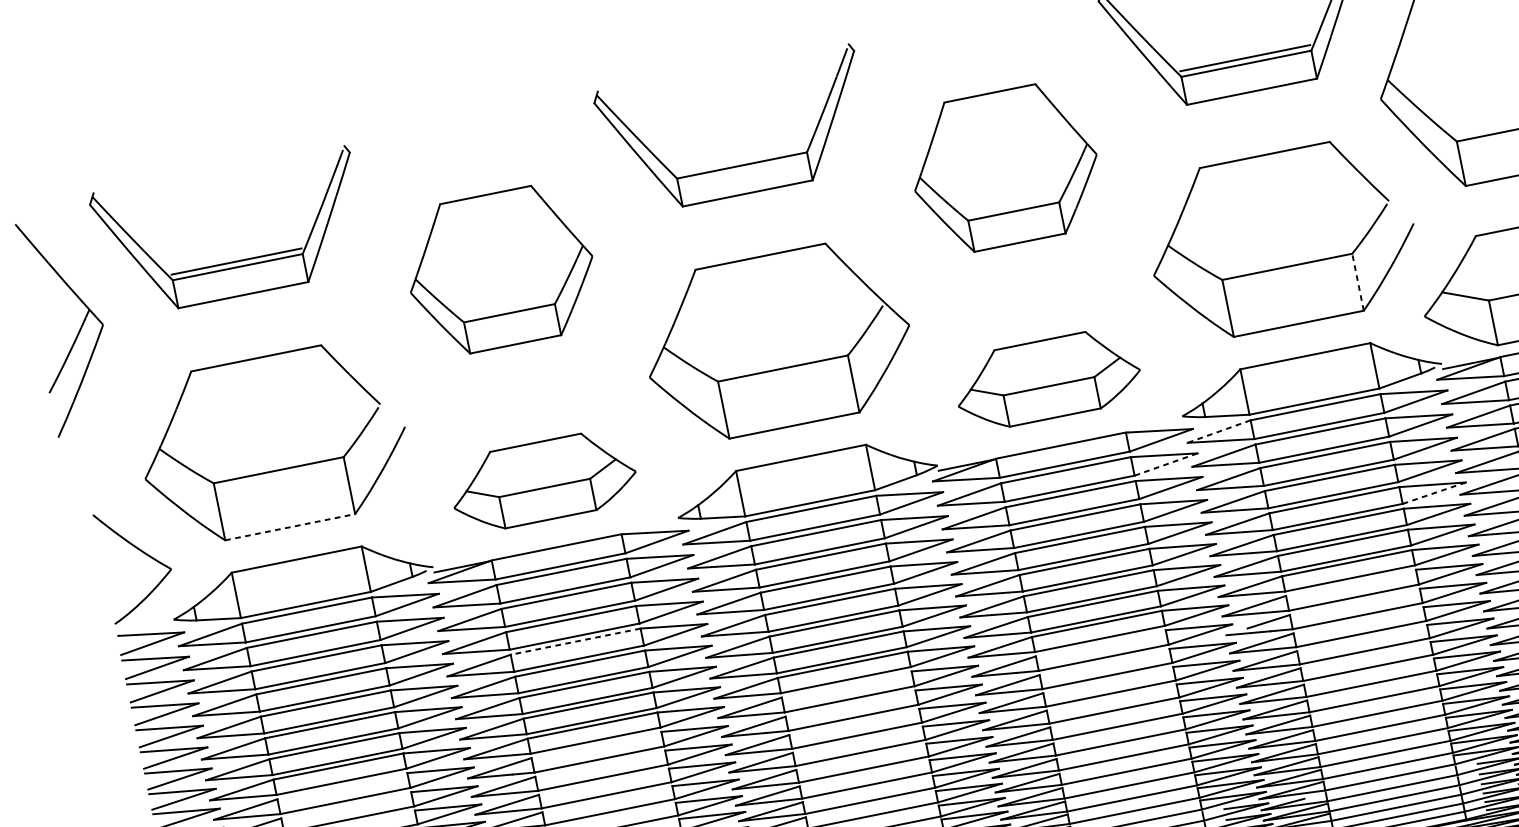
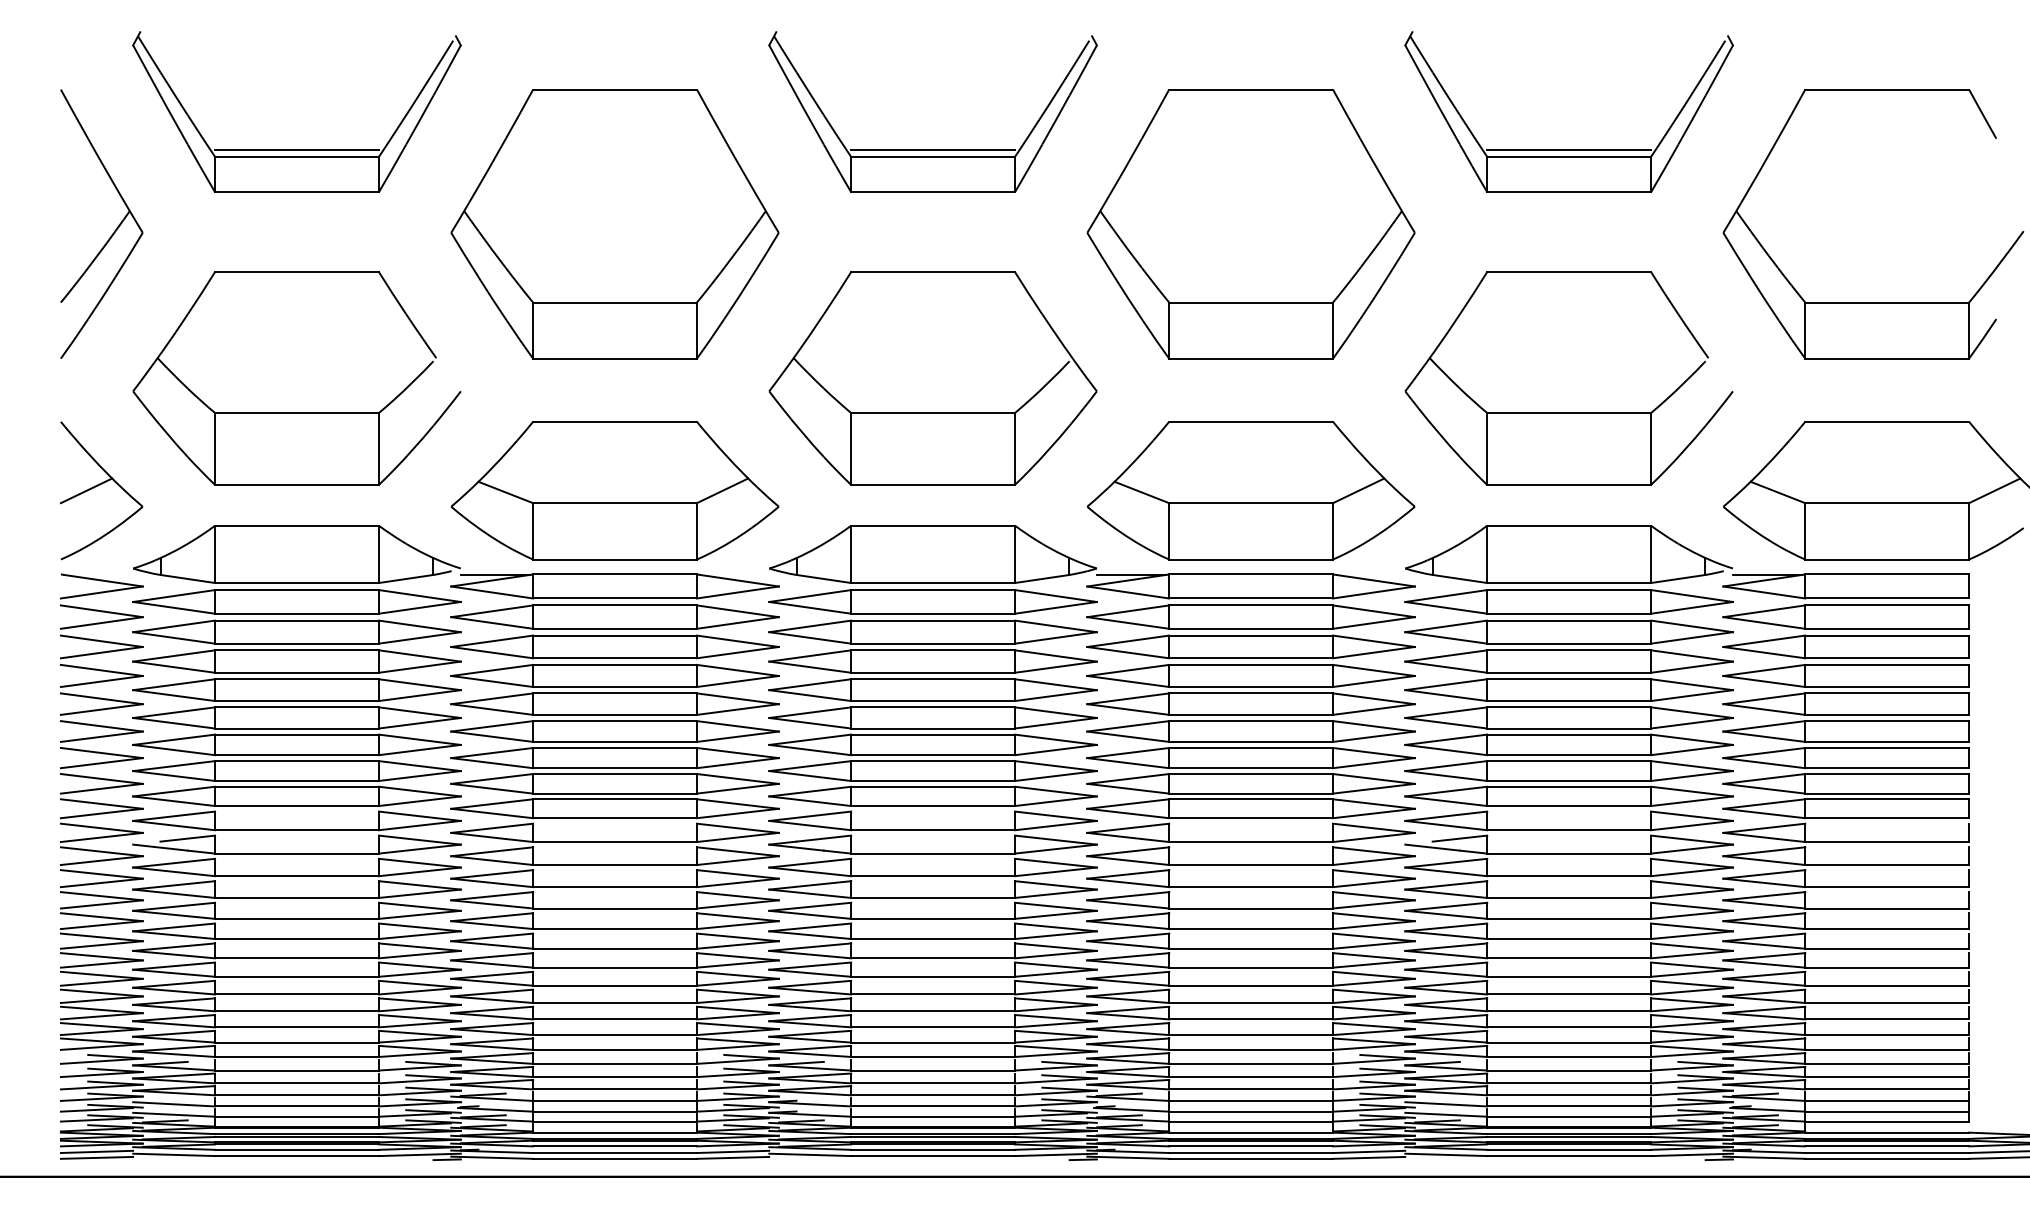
line: (740, 159) -> (932, 149), added
part: (1004, 168) -> (1250, 224), size x1.43
part: (500, 269) -> (614, 224), size x1.43
line: (1358, 281) -> (1651, 448), dashed -> solid
part: (80, 327) -> (114, 230), moved
part: (1047, 379) -> (1250, 490), size x1.43
line: (1218, 432) -> (1445, 596), dashed -> solid
line: (1166, 464) -> (1374, 622), dashed -> solid
part: (542, 480) -> (614, 490), size x1.43
line: (1434, 493) -> (1692, 723), dashed -> solid
line: (290, 526) -> (297, 484), dashed -> solid
line: (124, 565) -> (86, 490), added
line: (576, 641) -> (615, 693), dashed -> solid

